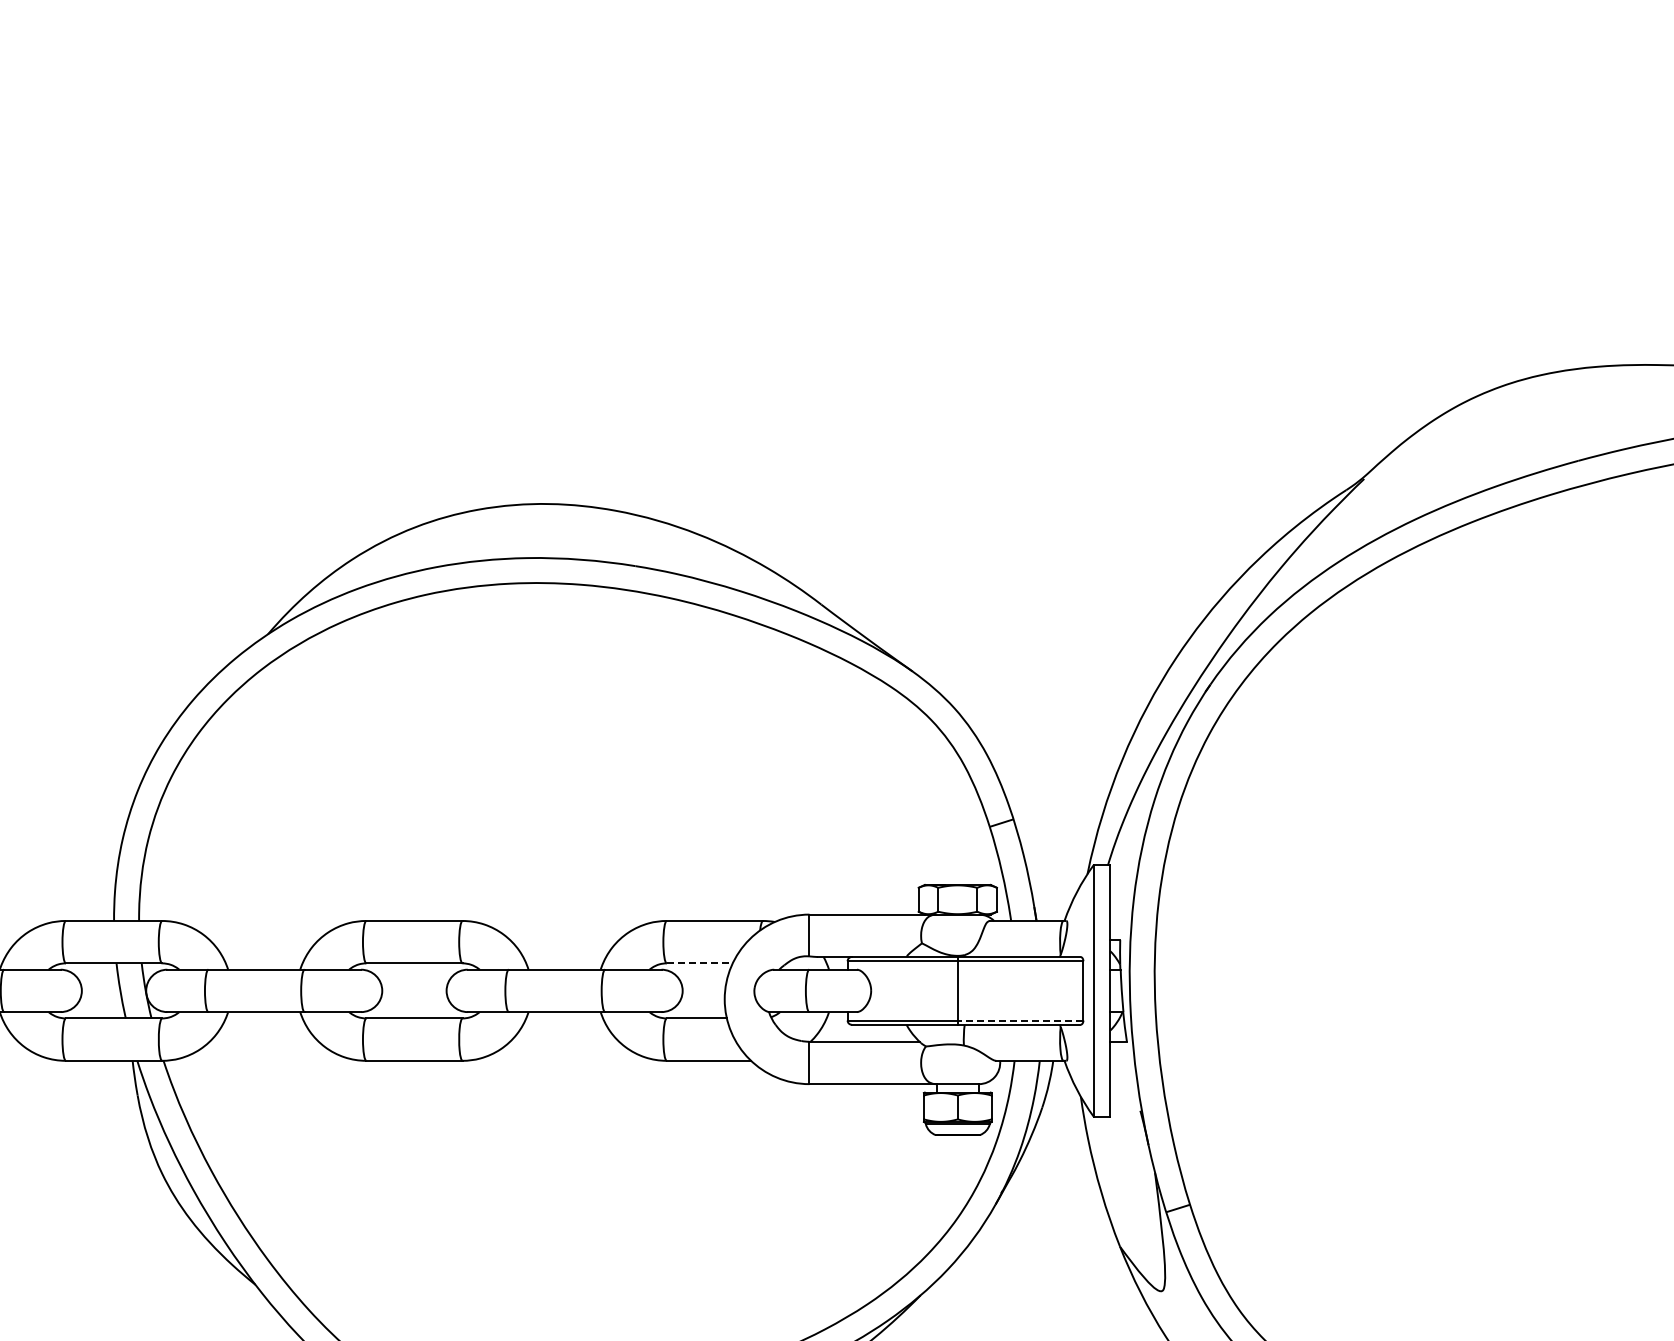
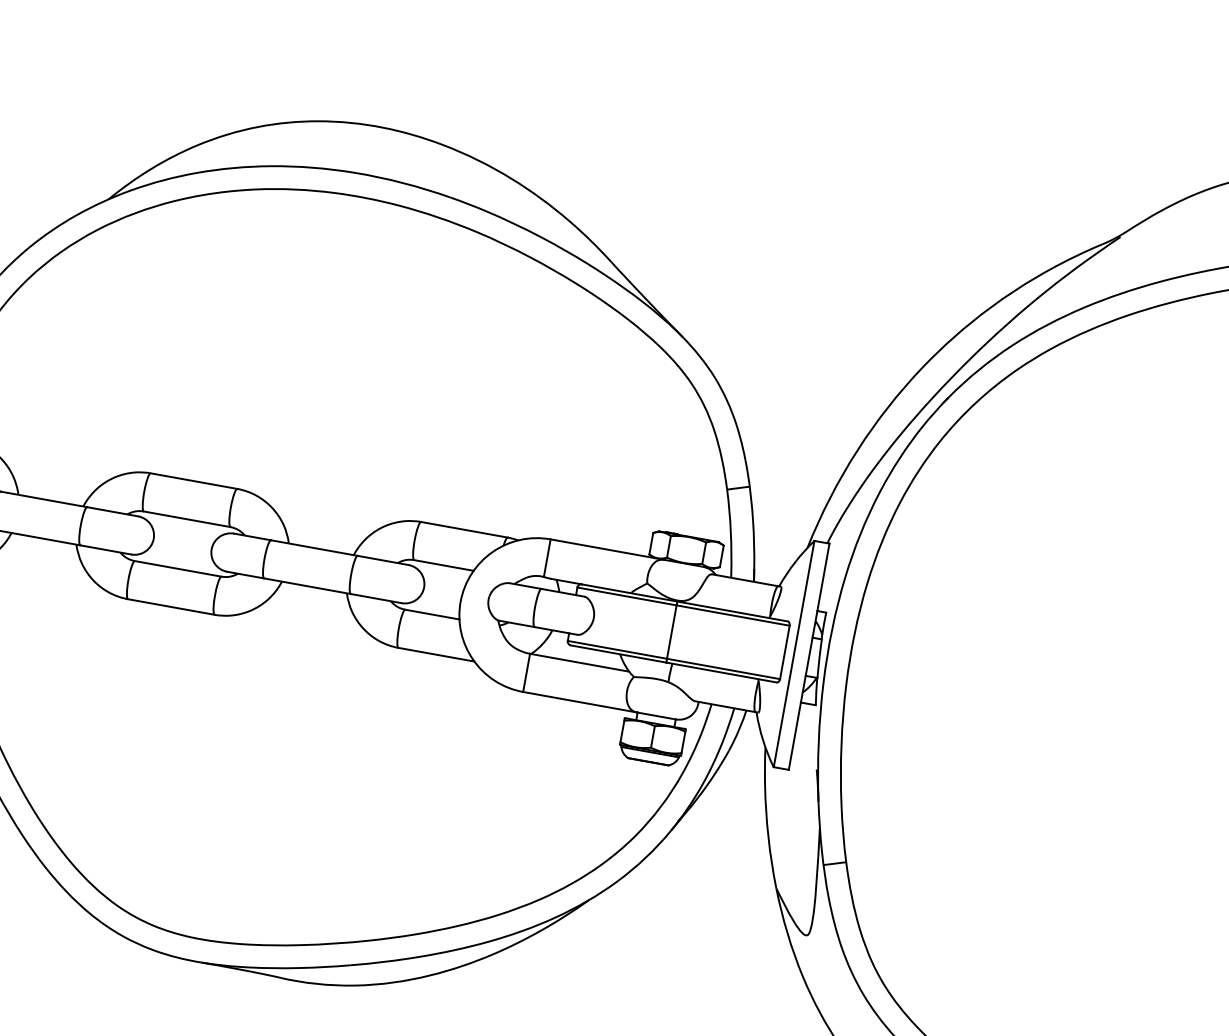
line: (700, 963) -> (444, 565), dashed -> solid
line: (1020, 1020) -> (723, 668), dashed -> solid

